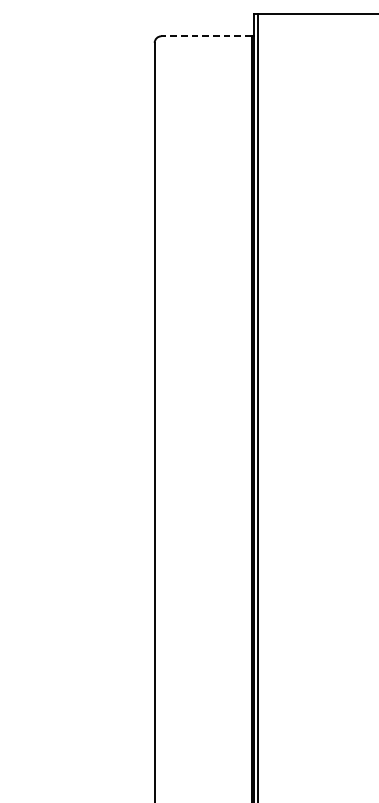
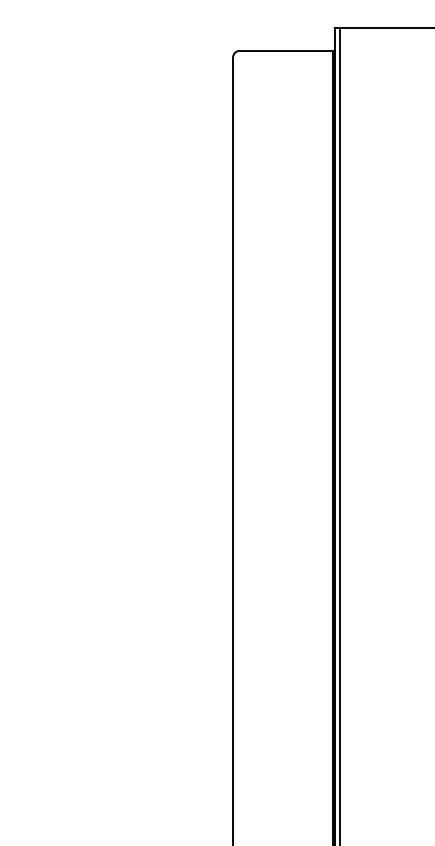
line: (206, 35) -> (286, 50), dashed -> solid

